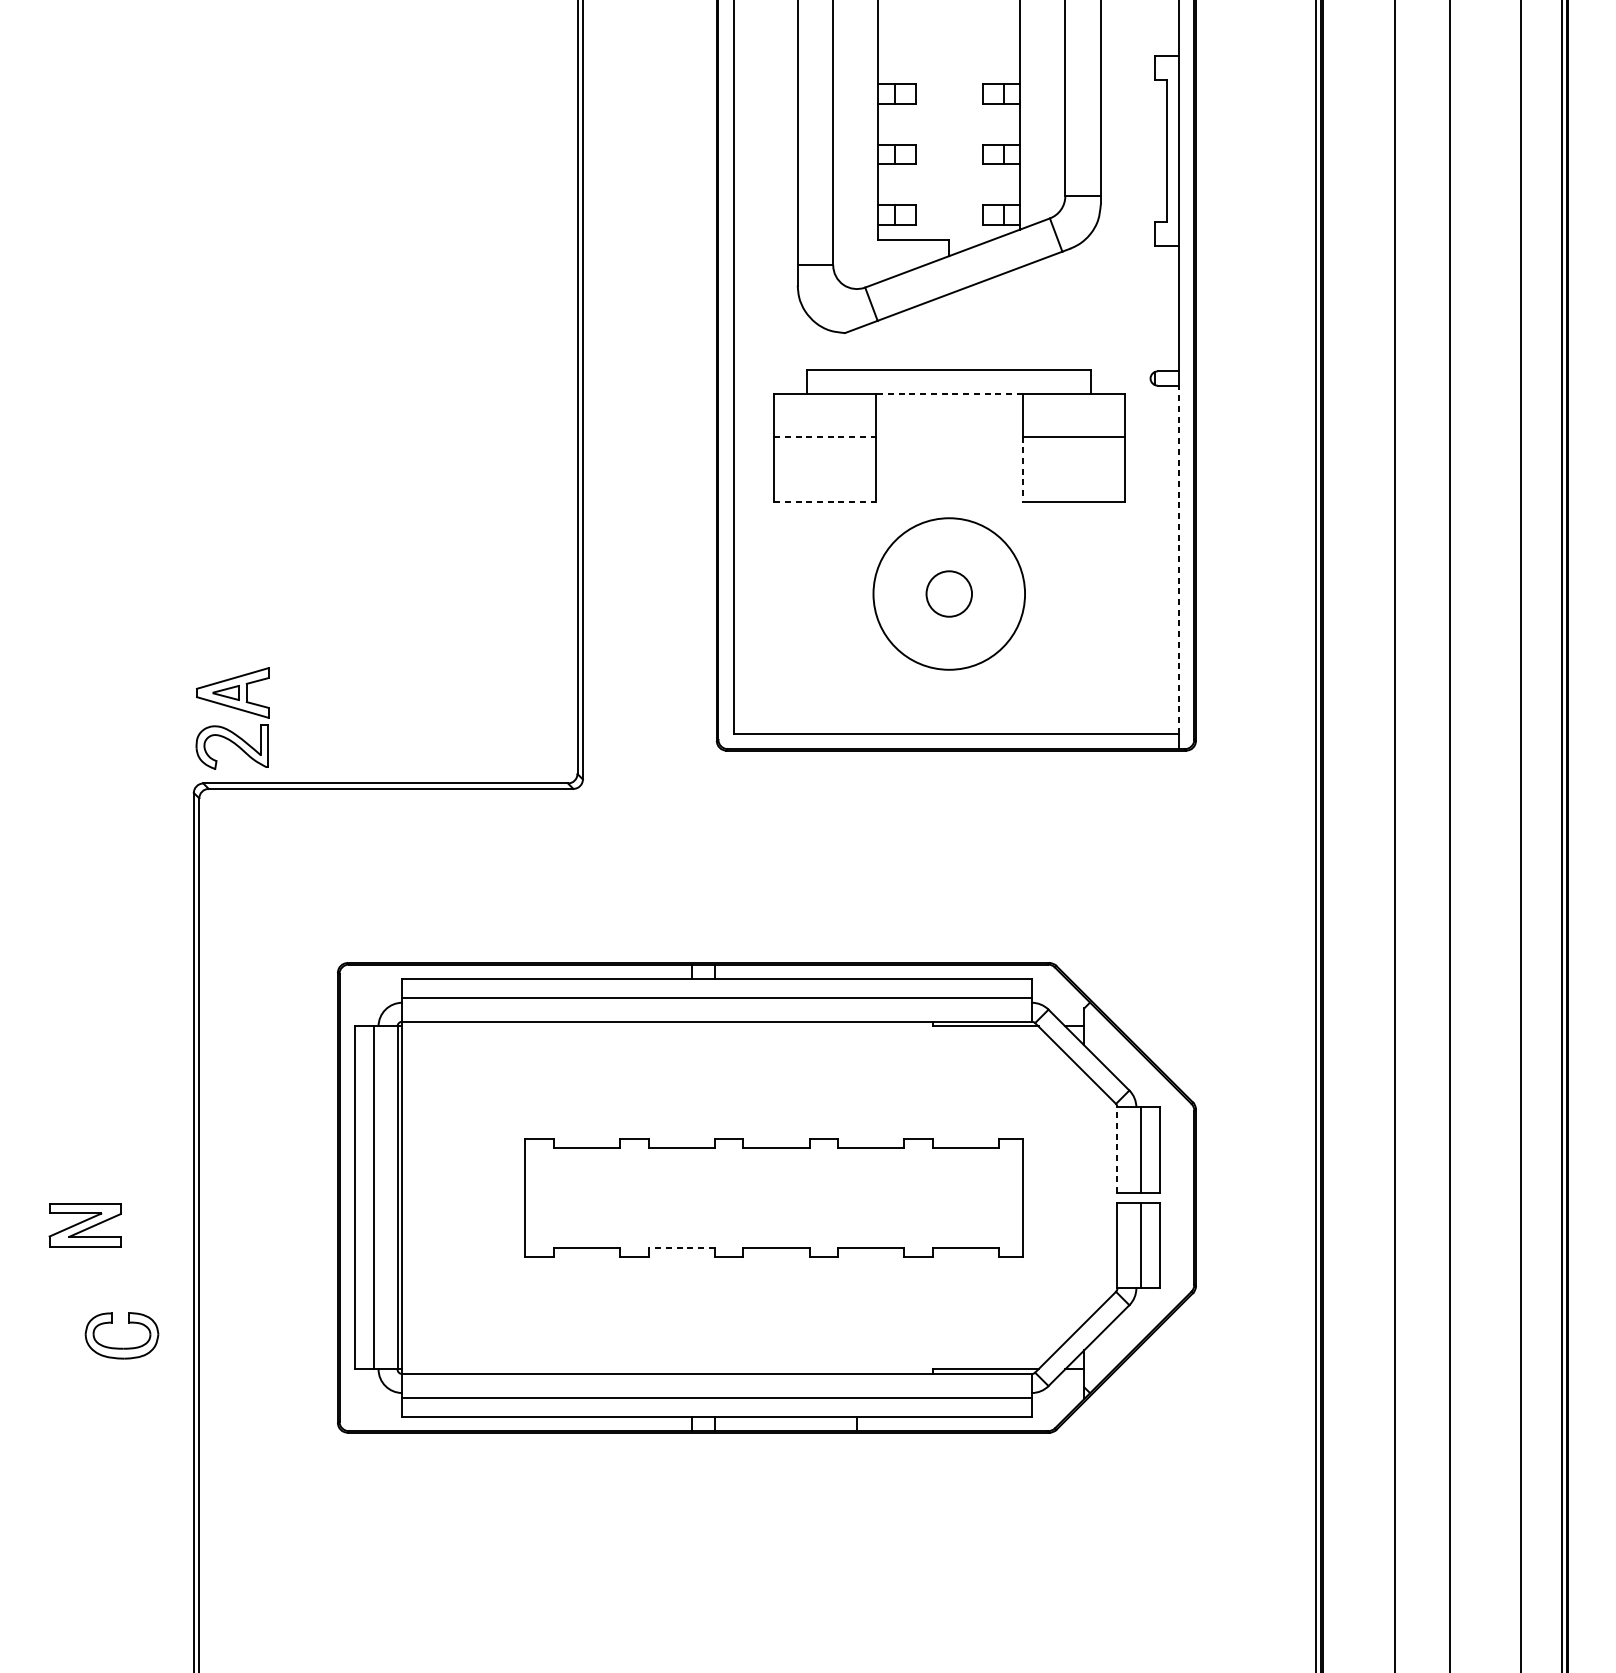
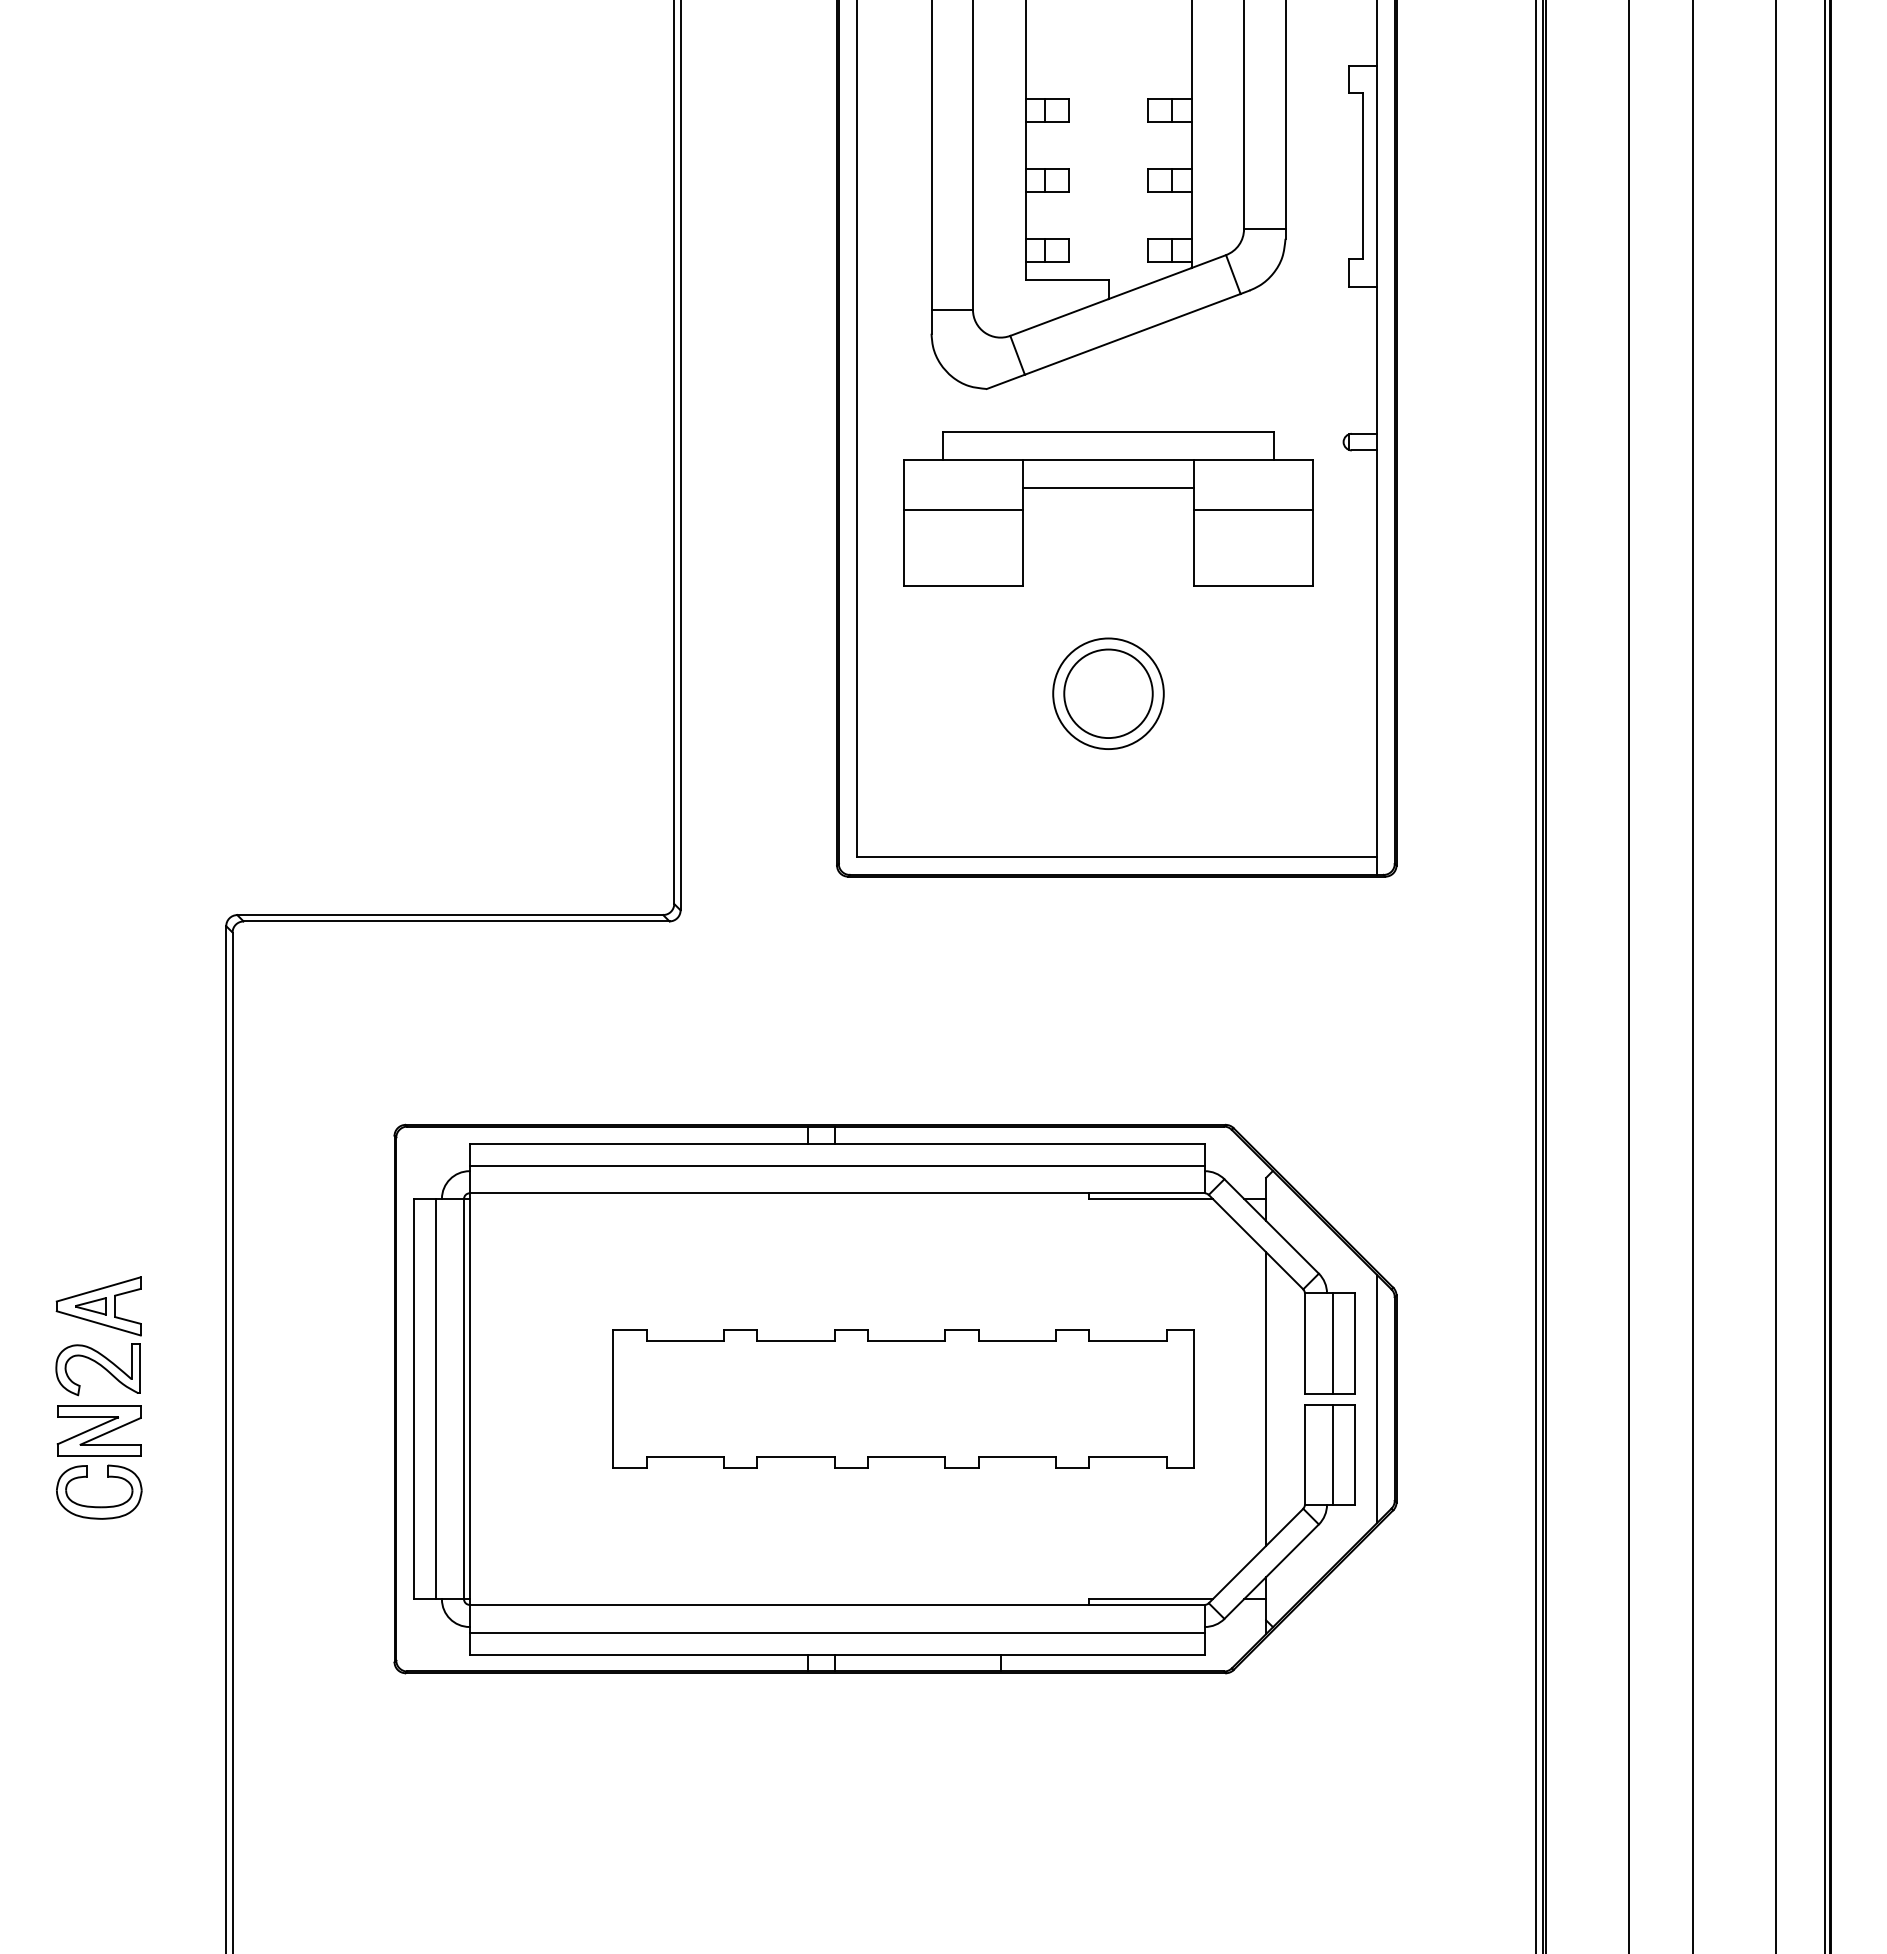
line: (949, 394) -> (1108, 460), dashed -> solid
line: (949, 417) -> (1108, 487), added
line: (825, 436) -> (963, 509), dashed -> solid
line: (1022, 469) -> (1194, 548), dashed -> solid
line: (825, 501) -> (963, 585), dashed -> solid
line: (1178, 559) -> (1376, 653), dashed -> solid
circle: (949, 593) -> (1108, 693), size x0.62
circle: (949, 593) -> (1108, 693), size x1.67
part: (235, 709) -> (101, 1325), moved
line: (1117, 1149) -> (1304, 1342), dashed -> solid
line: (1084, 1197) -> (1266, 1398), added
line: (1178, 1197) -> (1376, 1398), added
line: (681, 1247) -> (795, 1457), dashed -> solid
part: (122, 1348) -> (99, 1506), moved

